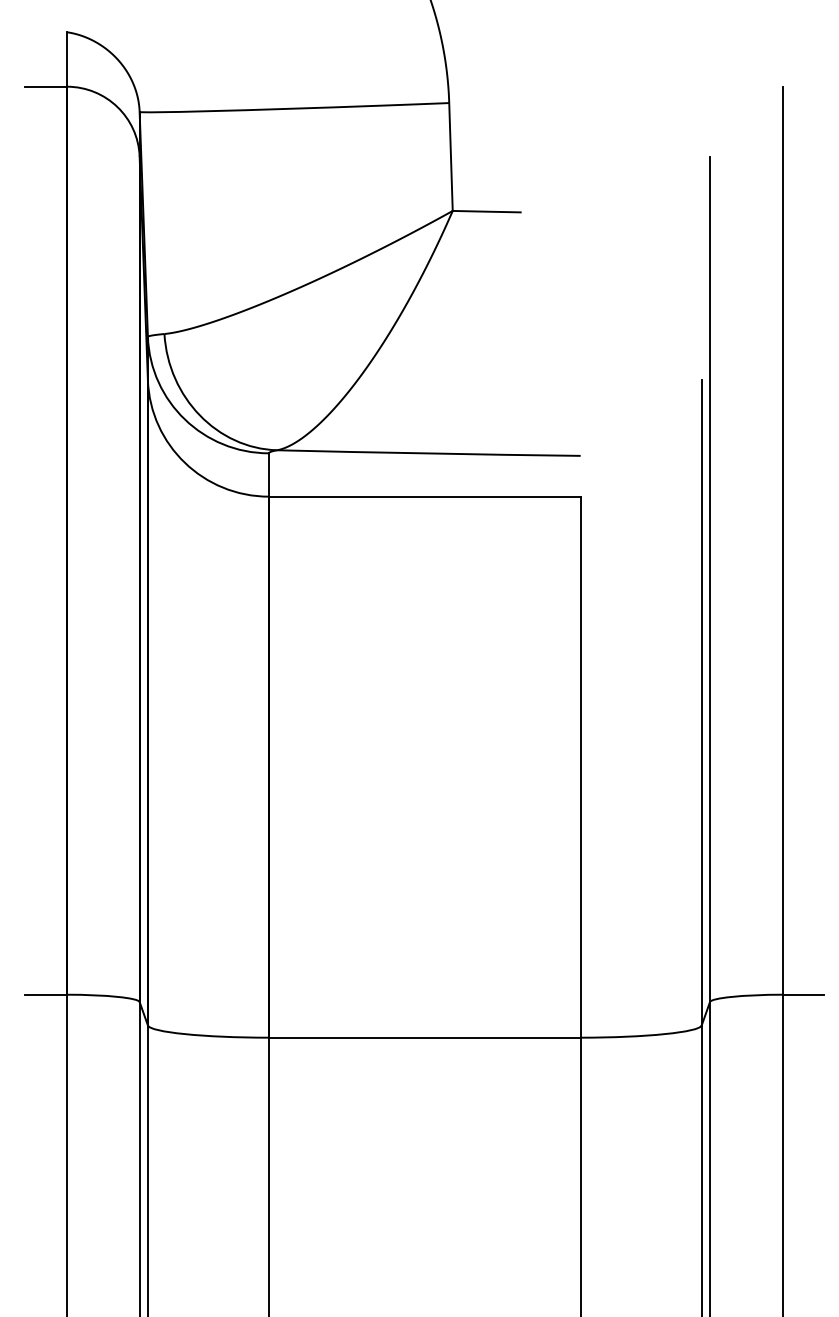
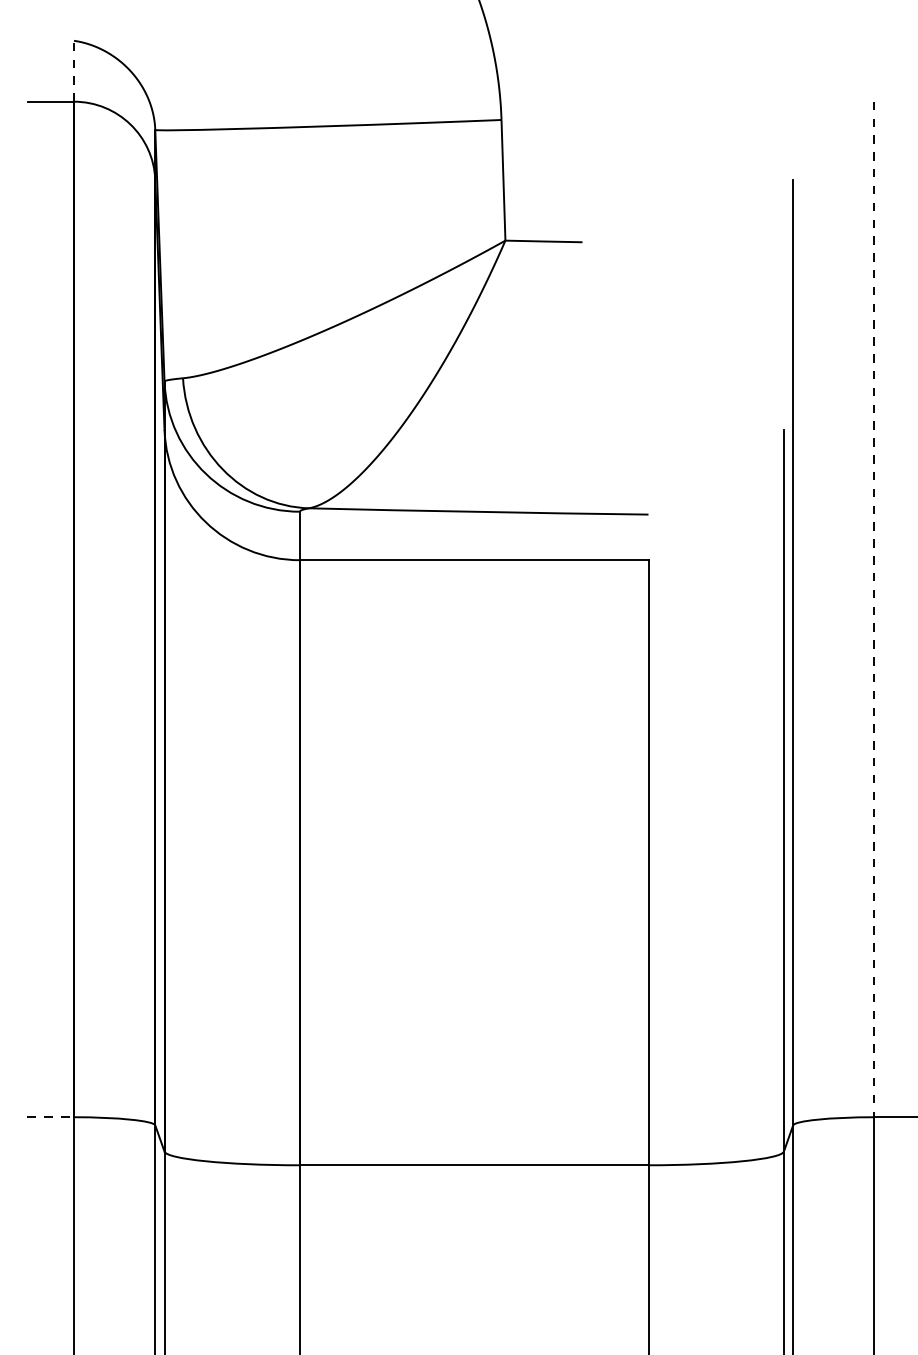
line: (67, 59) -> (74, 71), solid -> dashed
line: (782, 541) -> (874, 610), solid -> dashed
line: (46, 994) -> (51, 1116), solid -> dashed

